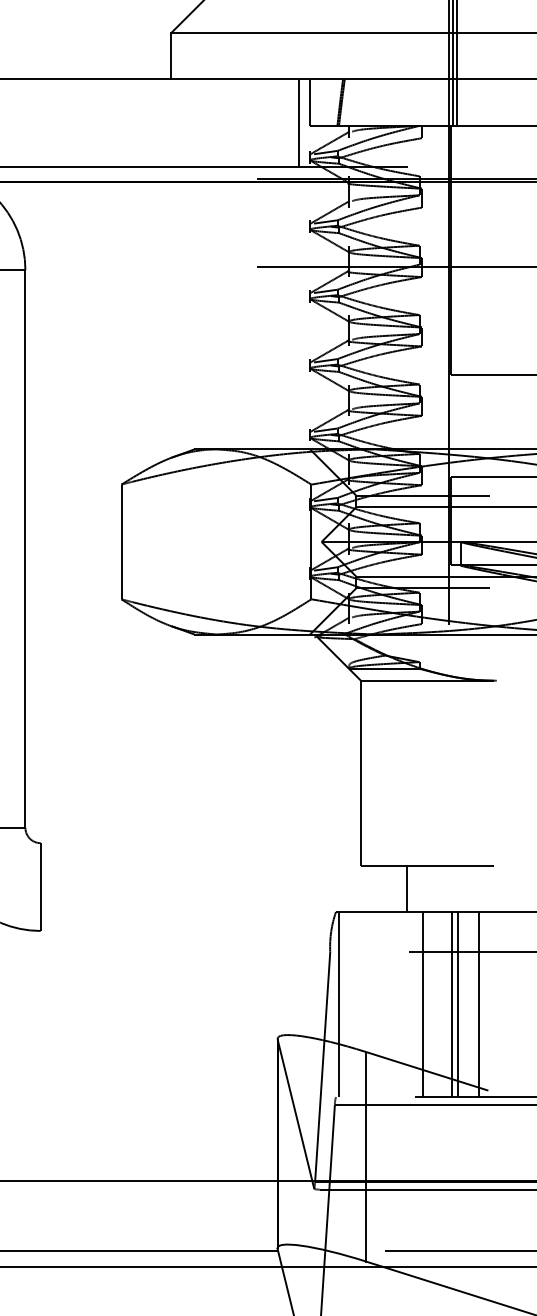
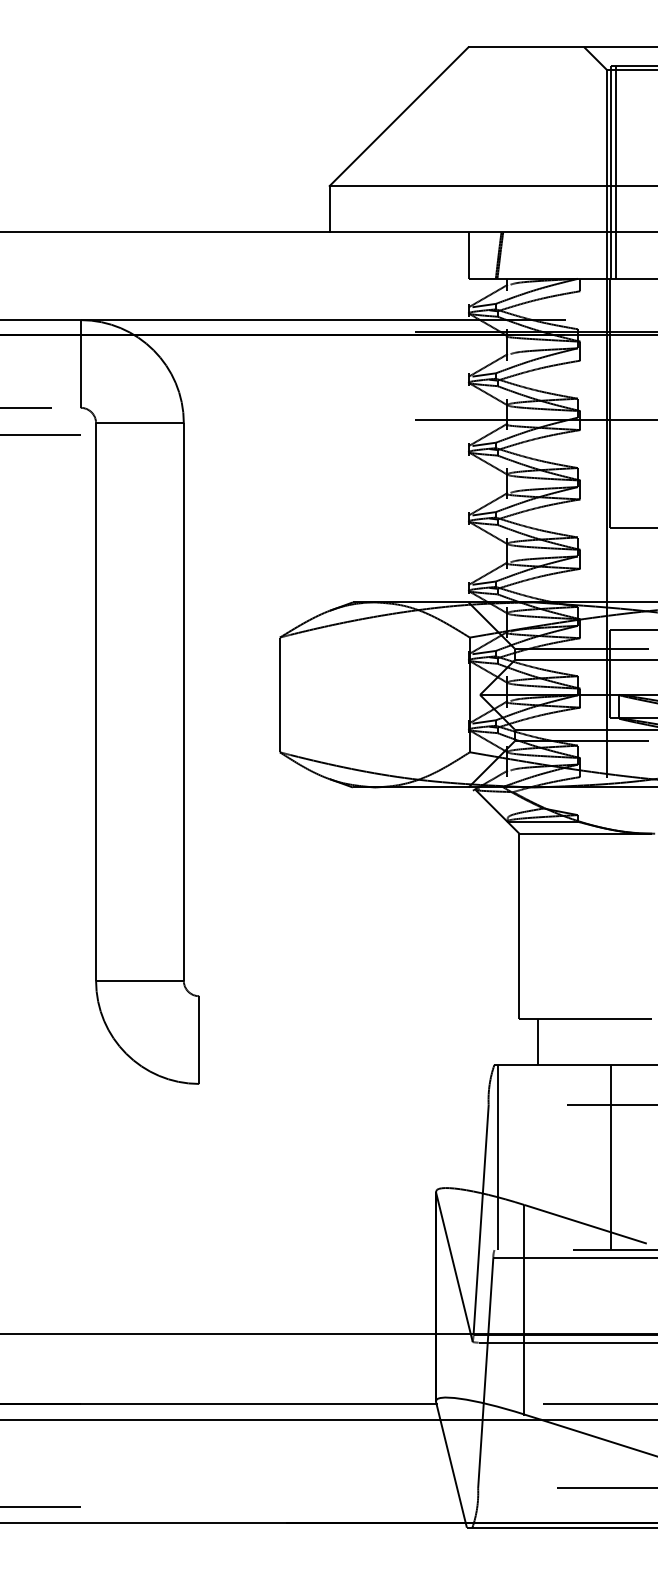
line: (299, 123) -> (457, 276), removed
line: (407, 888) -> (537, 1041), moved
line: (423, 1004) -> (581, 1157), removed
line: (458, 1004) -> (616, 1157), removed
line: (479, 1004) -> (637, 1157), removed

